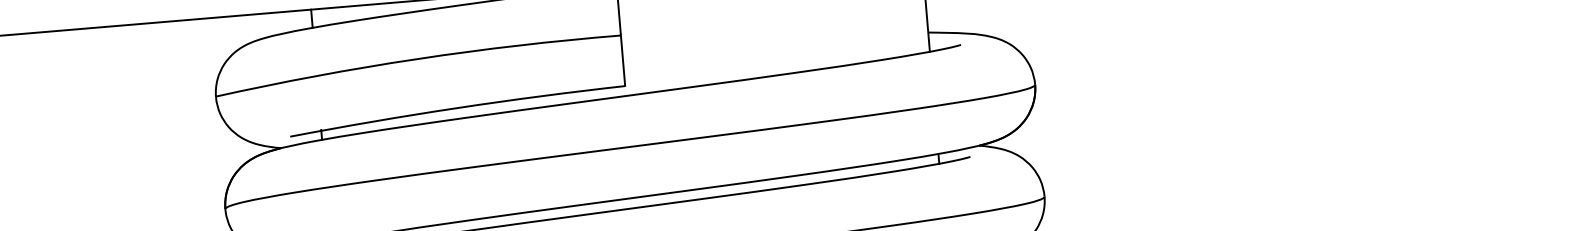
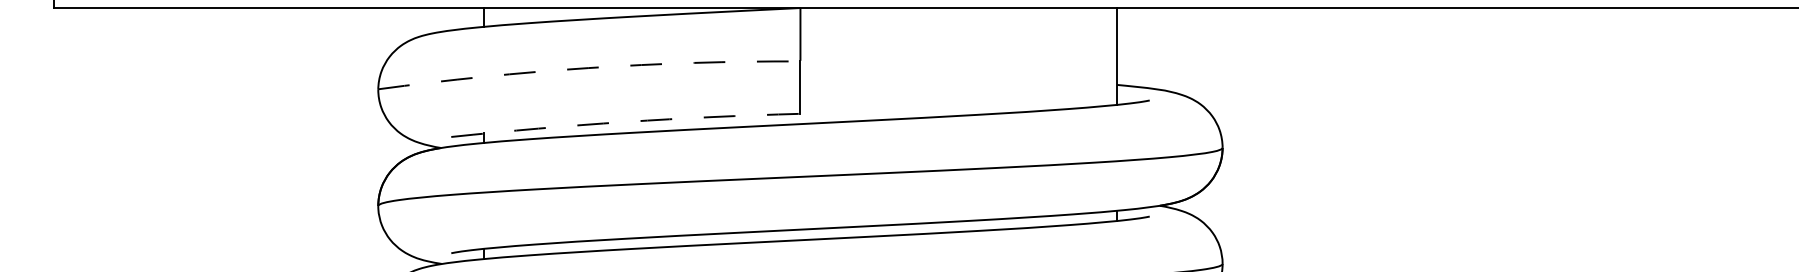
arc: (417, 59) -> (588, 68), solid -> dashed
arc: (457, 107) -> (625, 121), solid -> dashed

